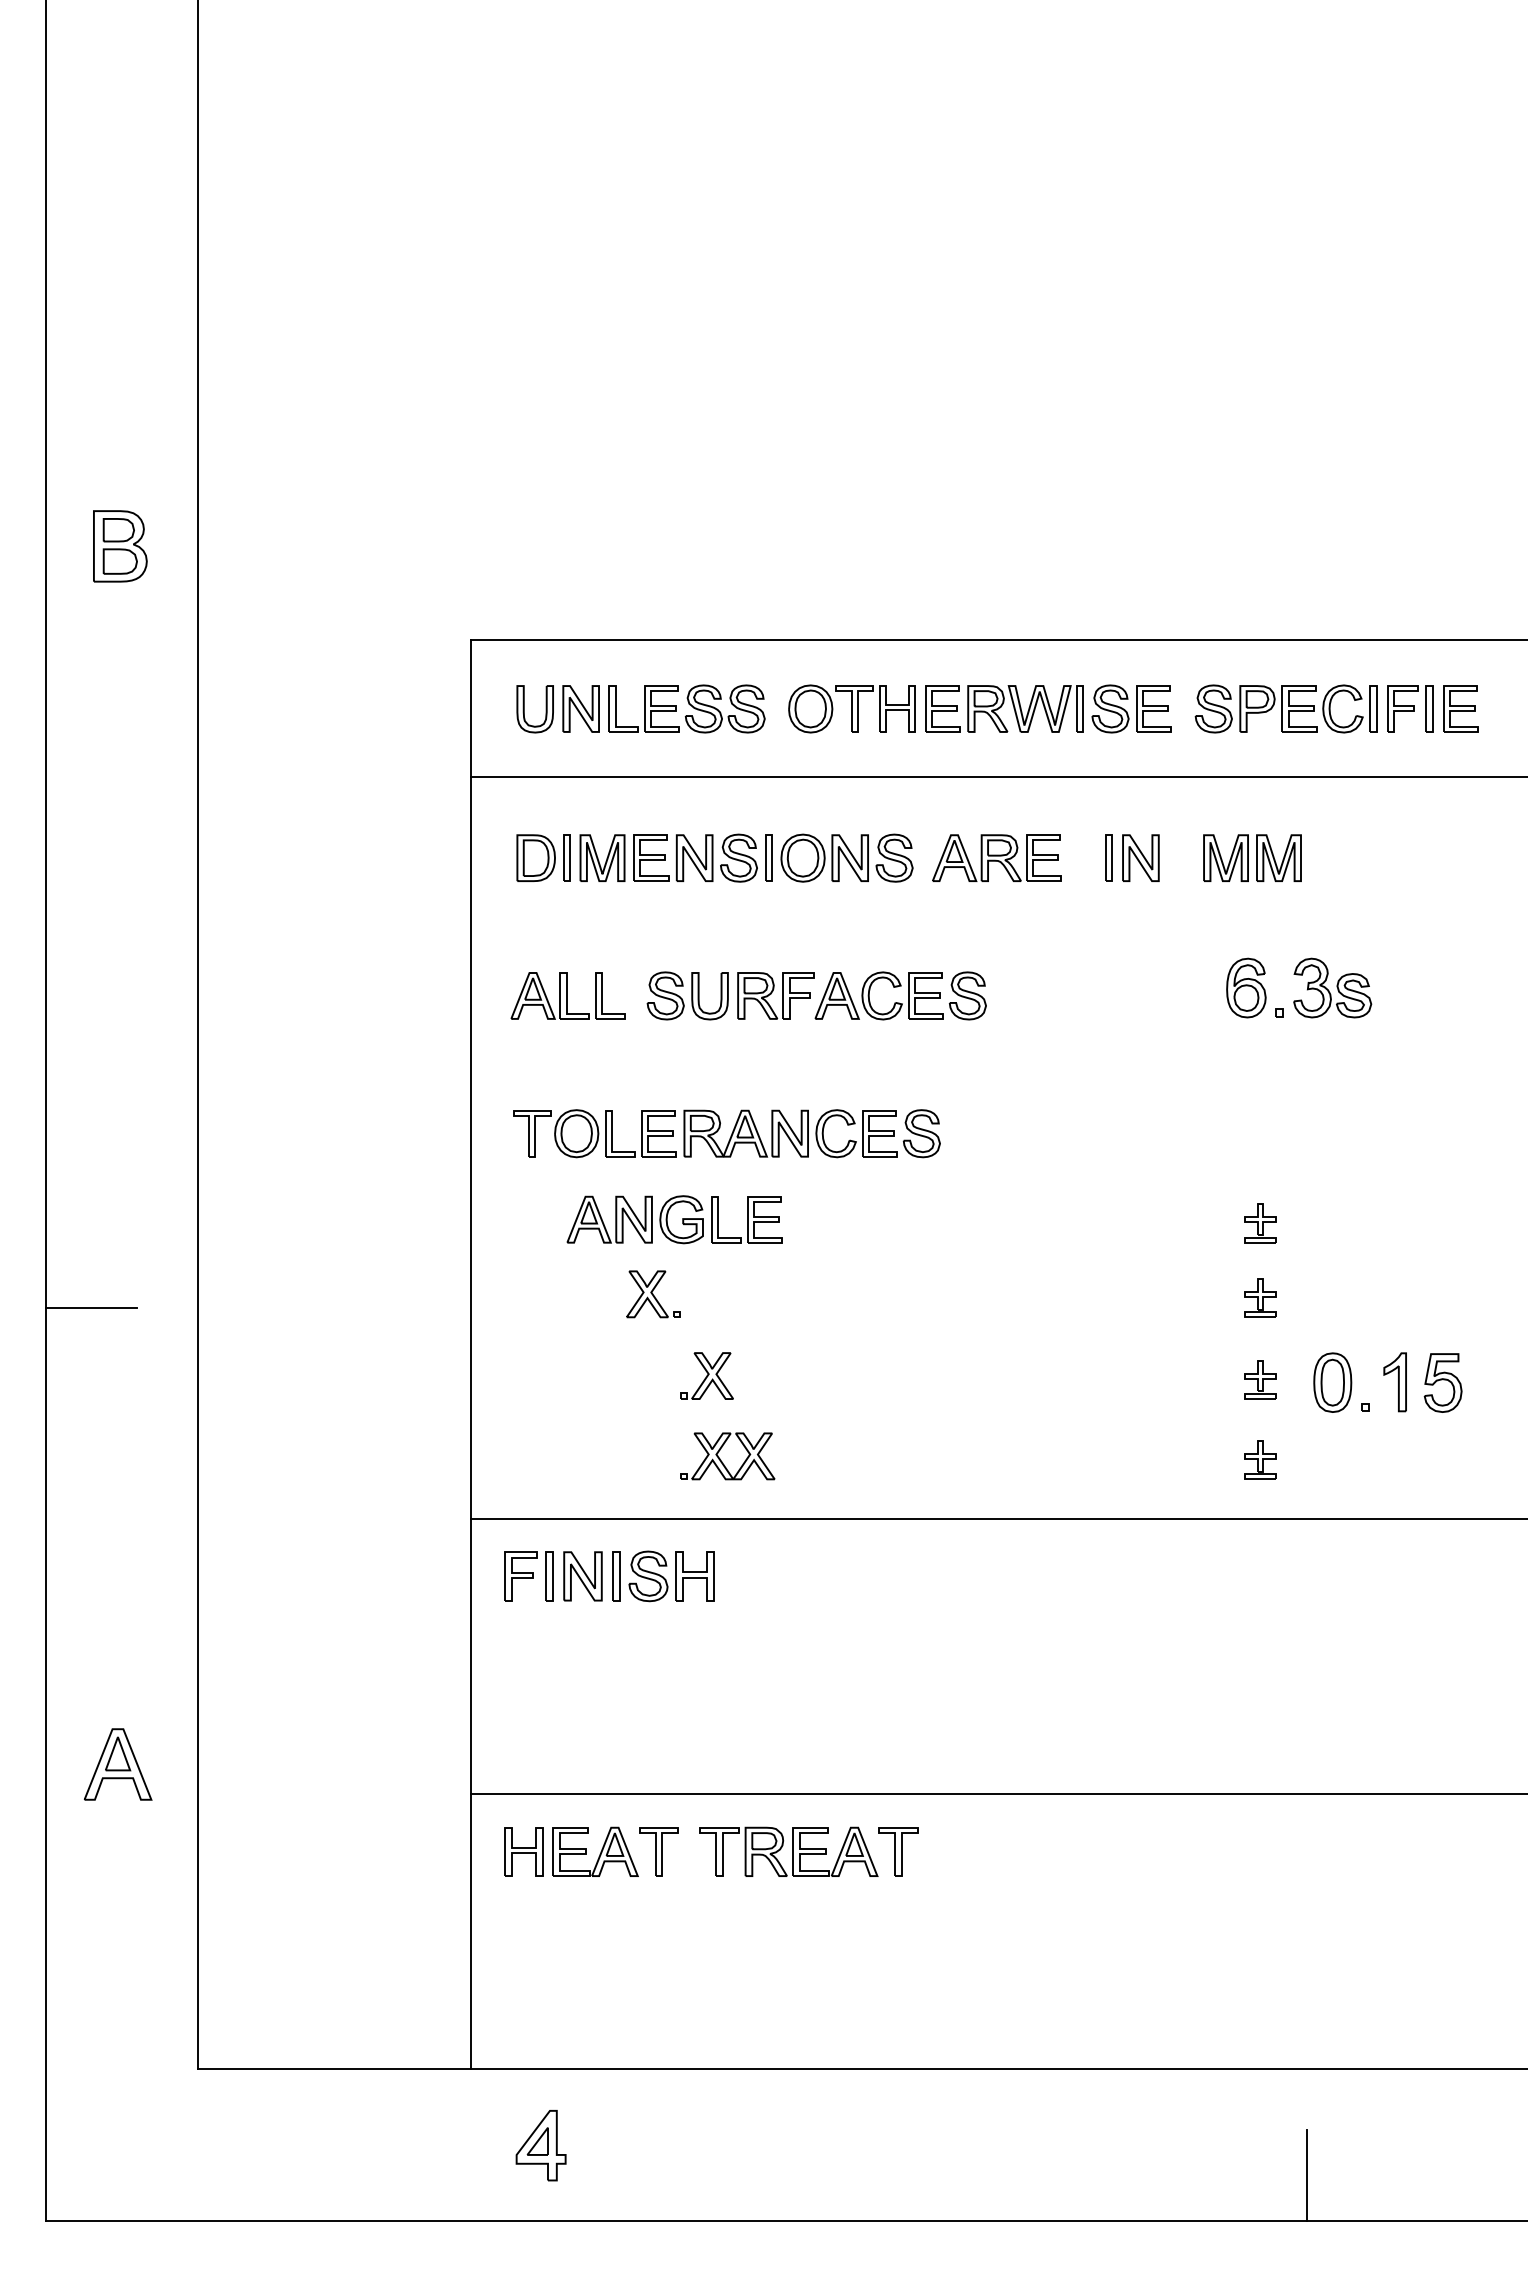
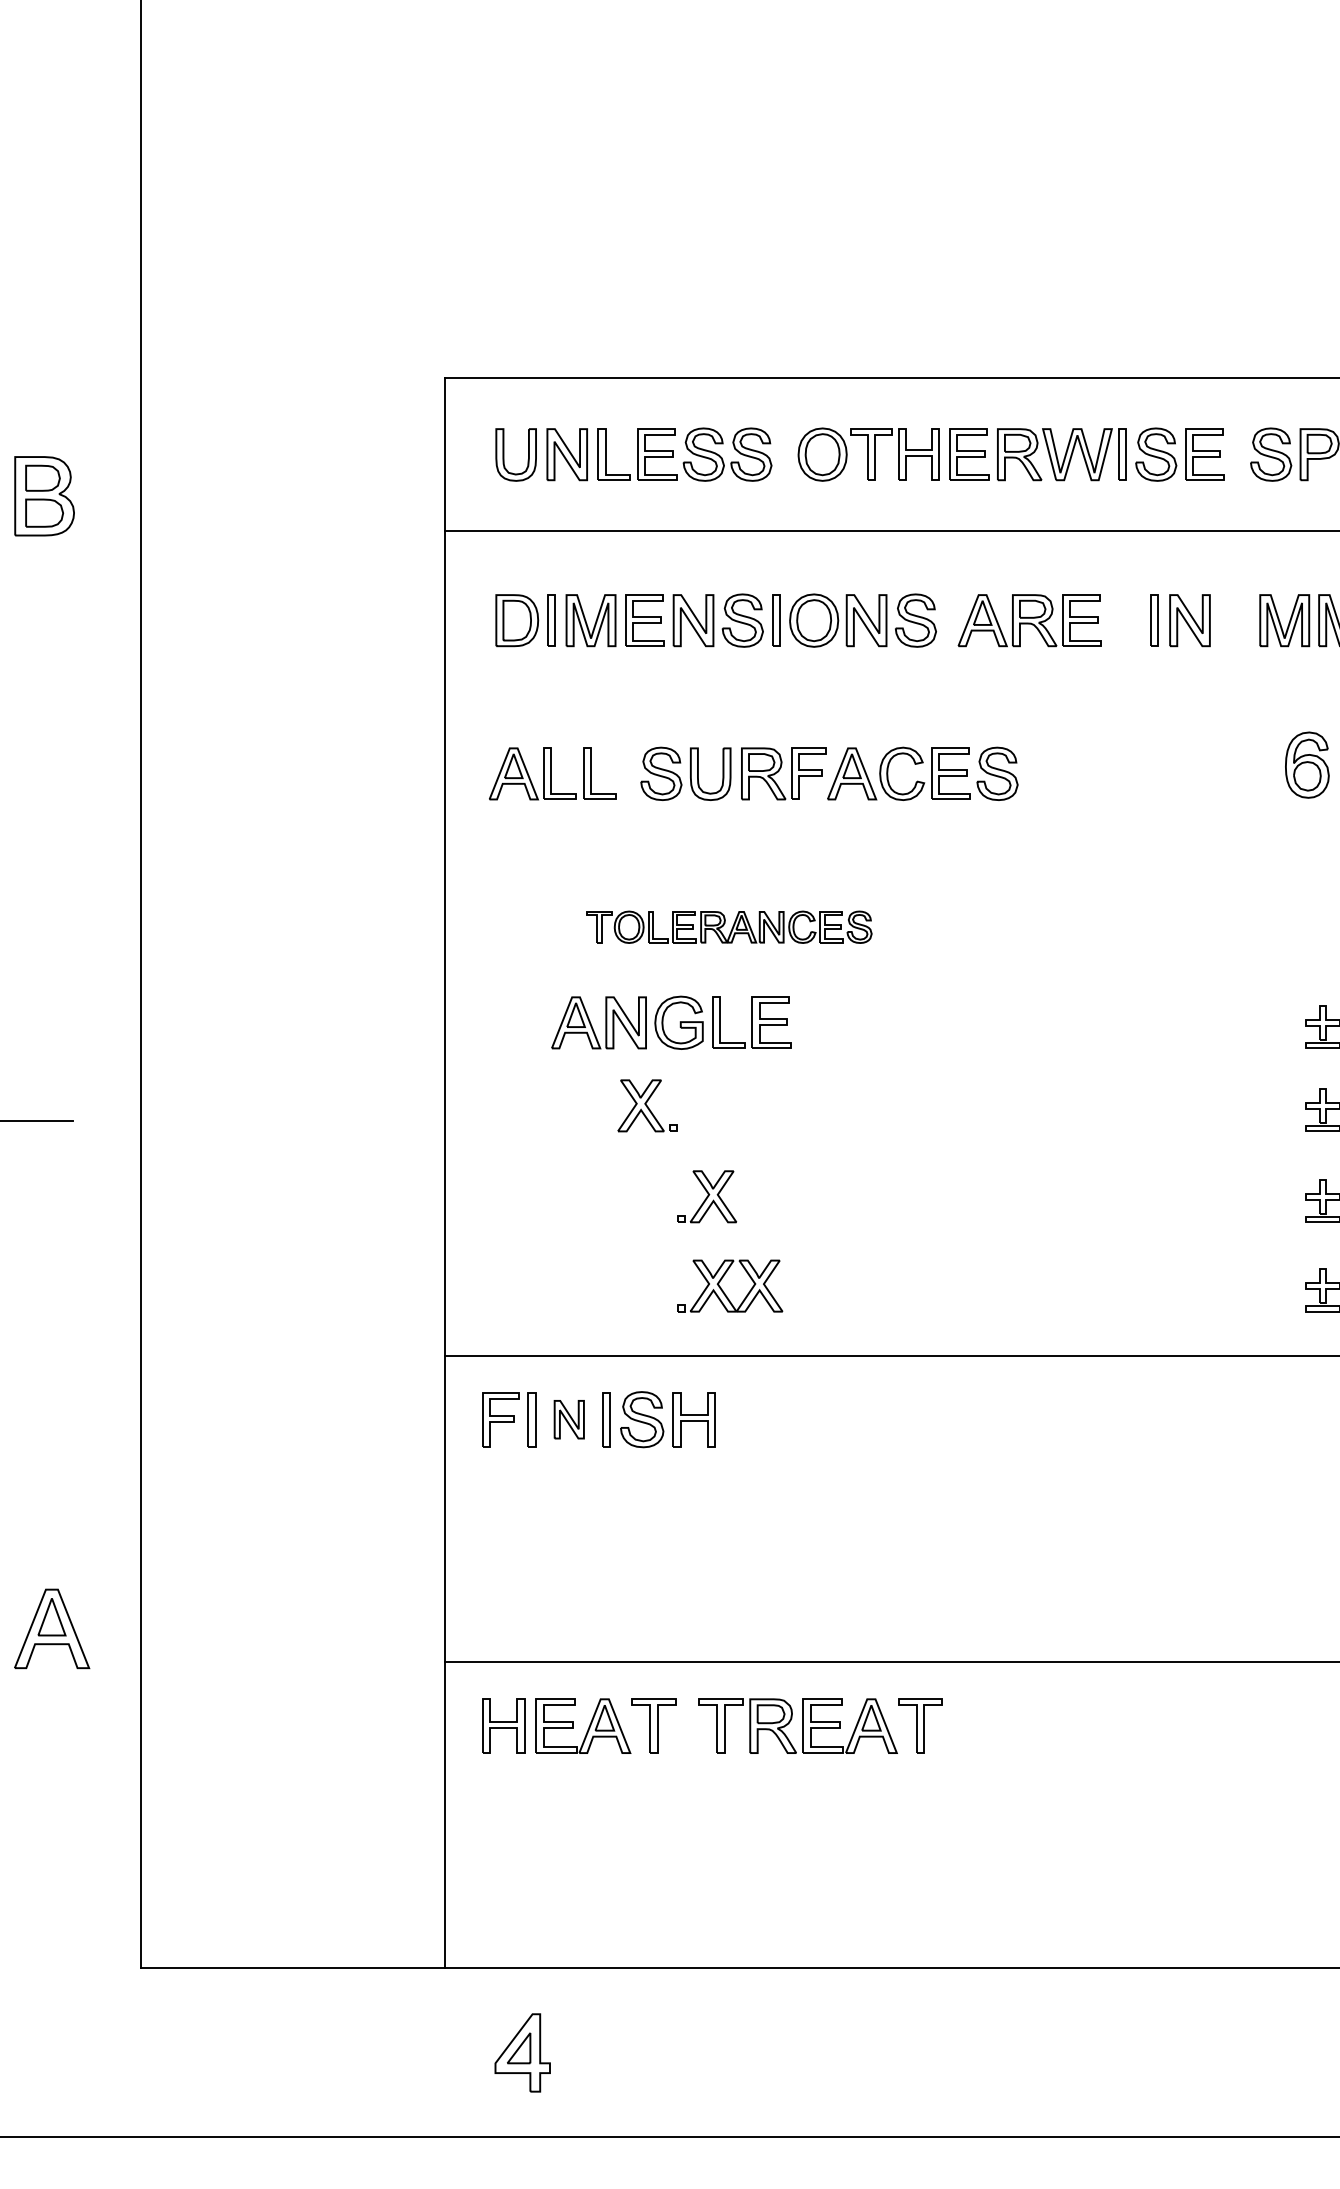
part: (120, 546) -> (44, 496), moved
part: (726, 1133) -> (728, 926), size x0.6
part: (582, 1576) -> (568, 1419), size x0.7

